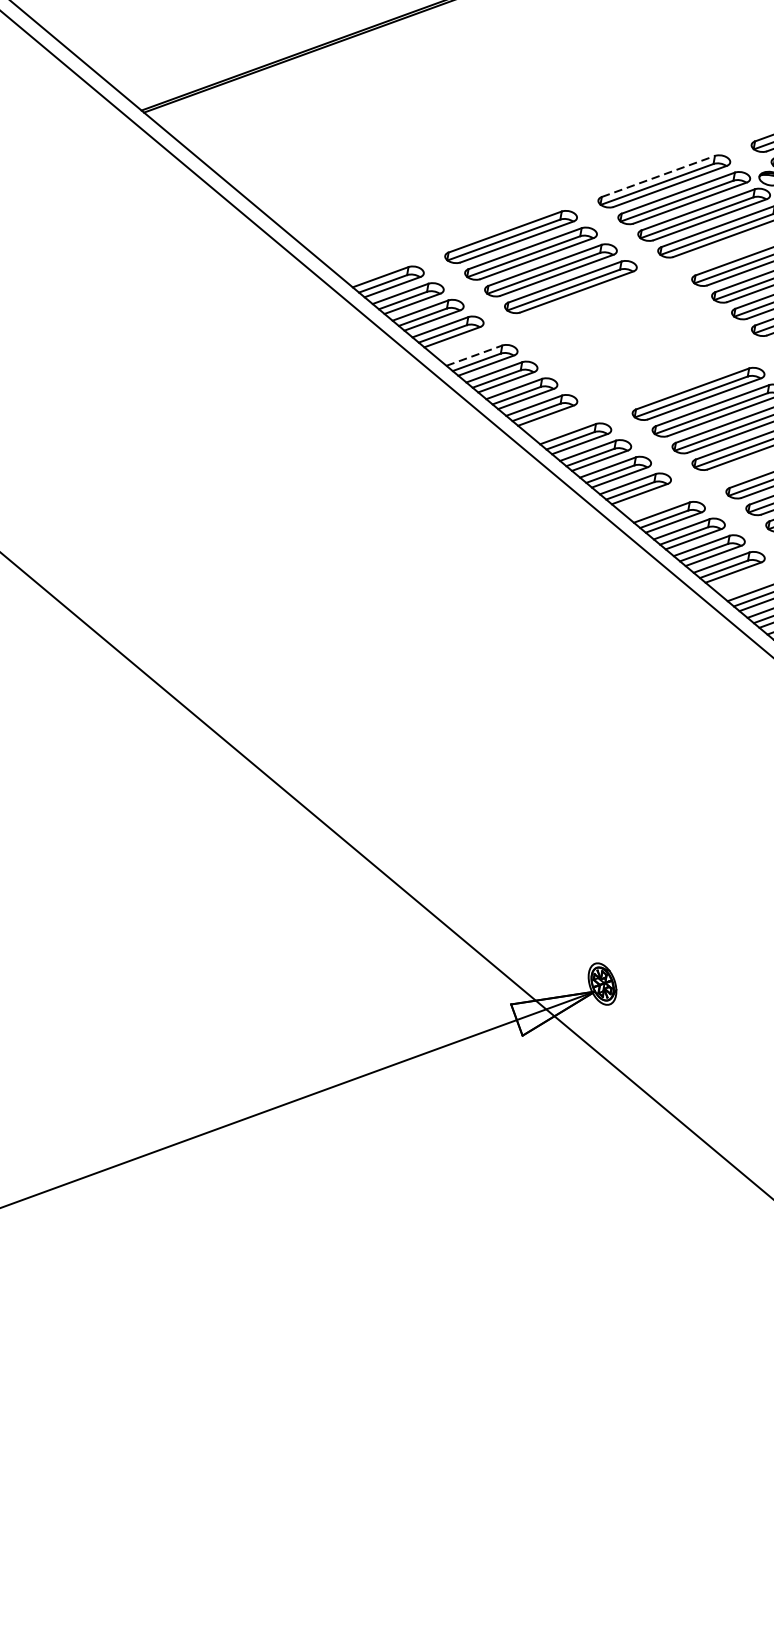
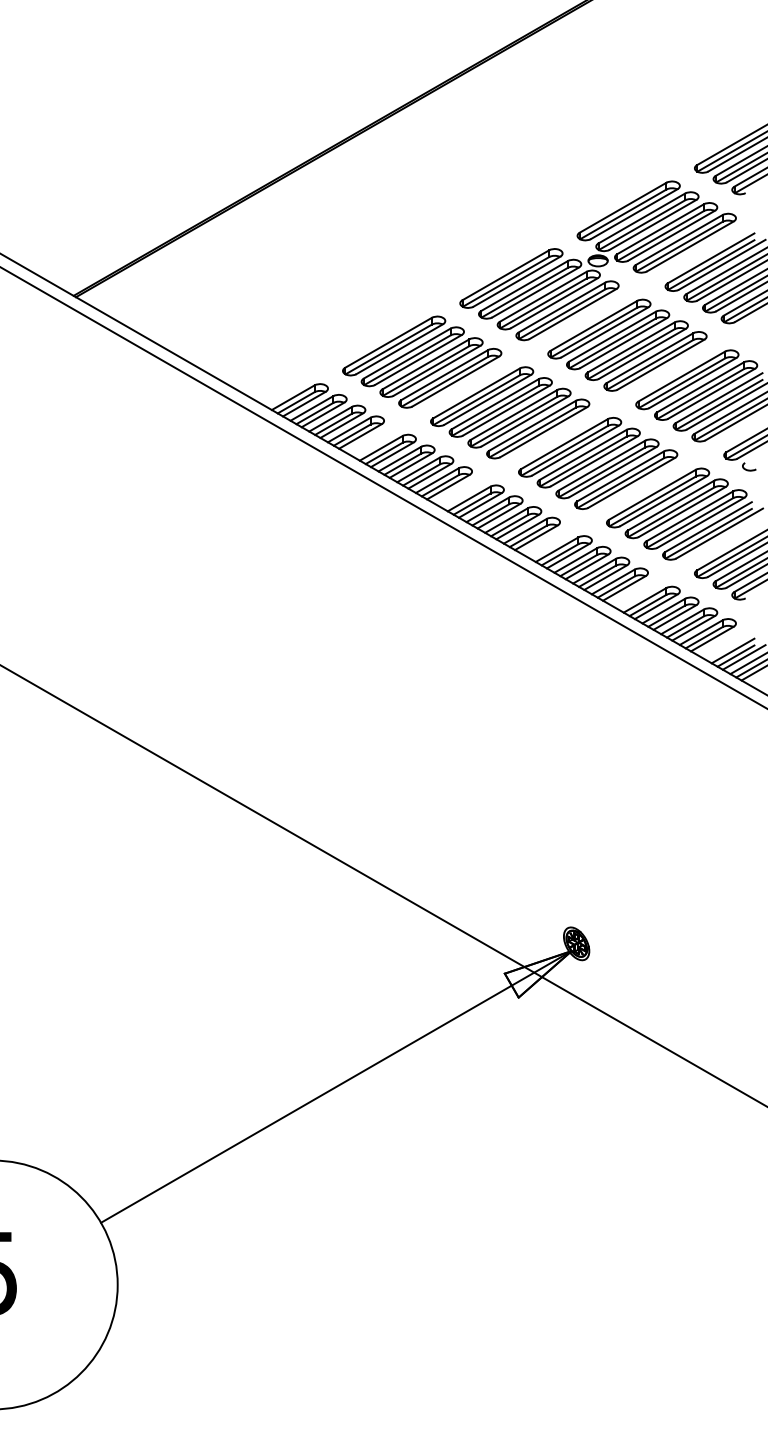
line: (657, 176) -> (505, 275), dashed -> solid
part: (635, 340) -> (510, 412), added
line: (474, 355) -> (381, 448), dashed -> solid

